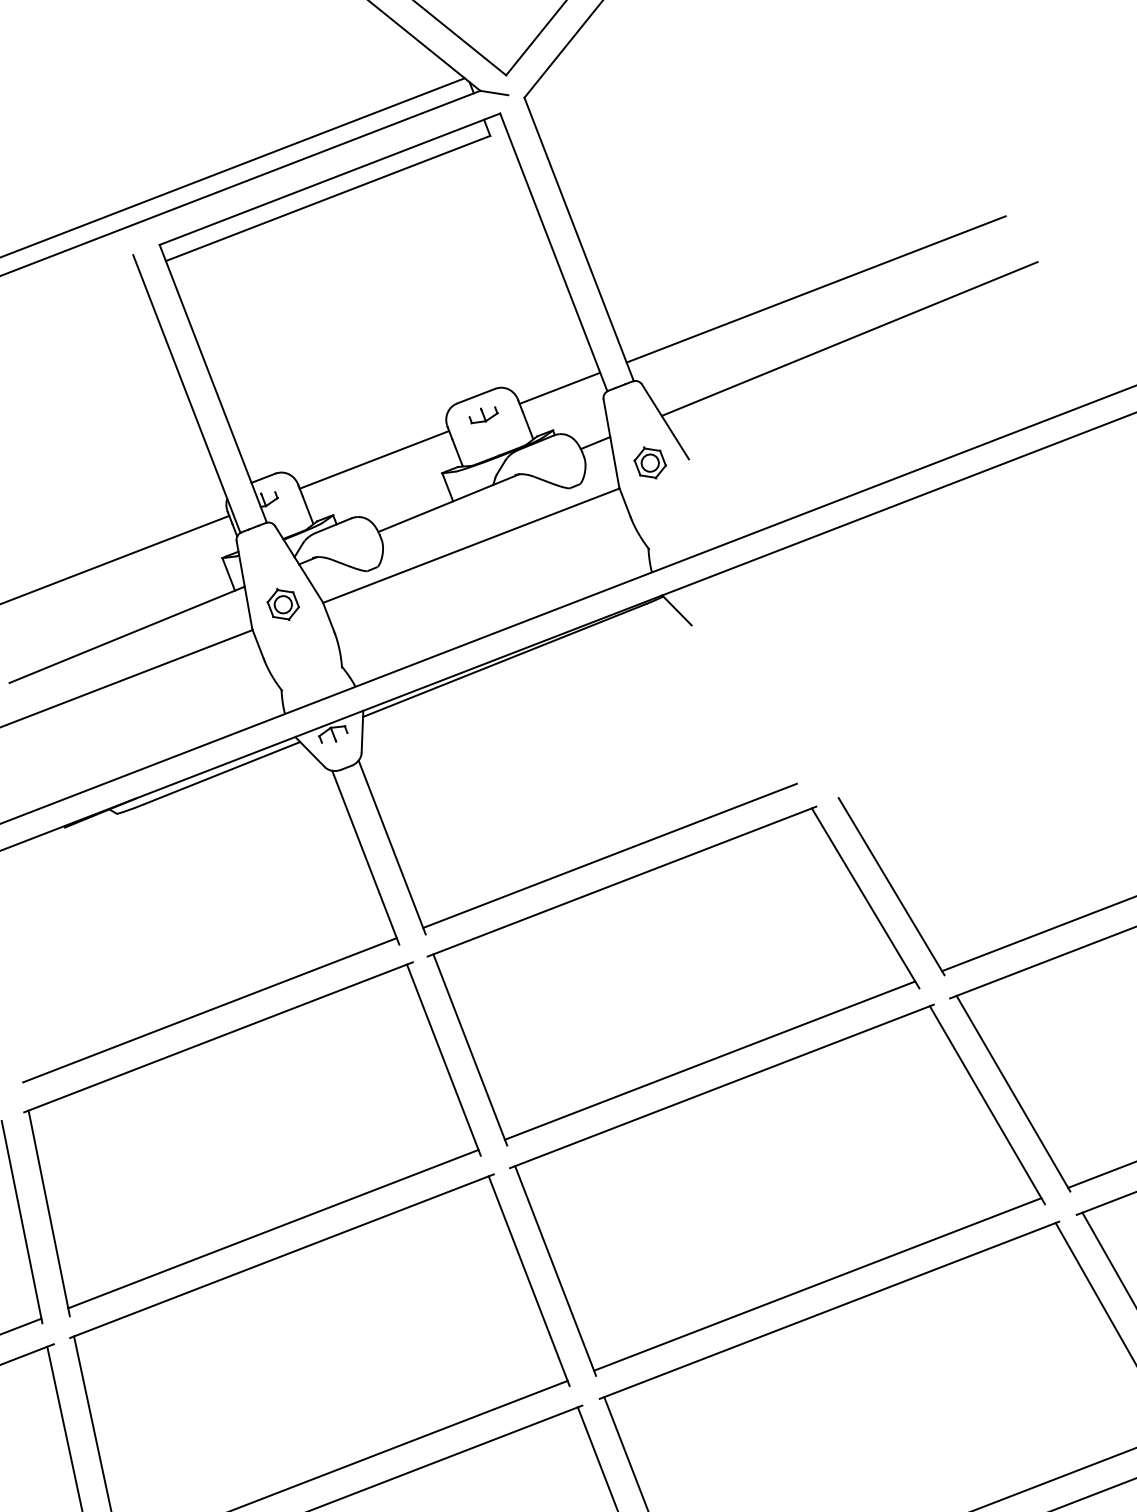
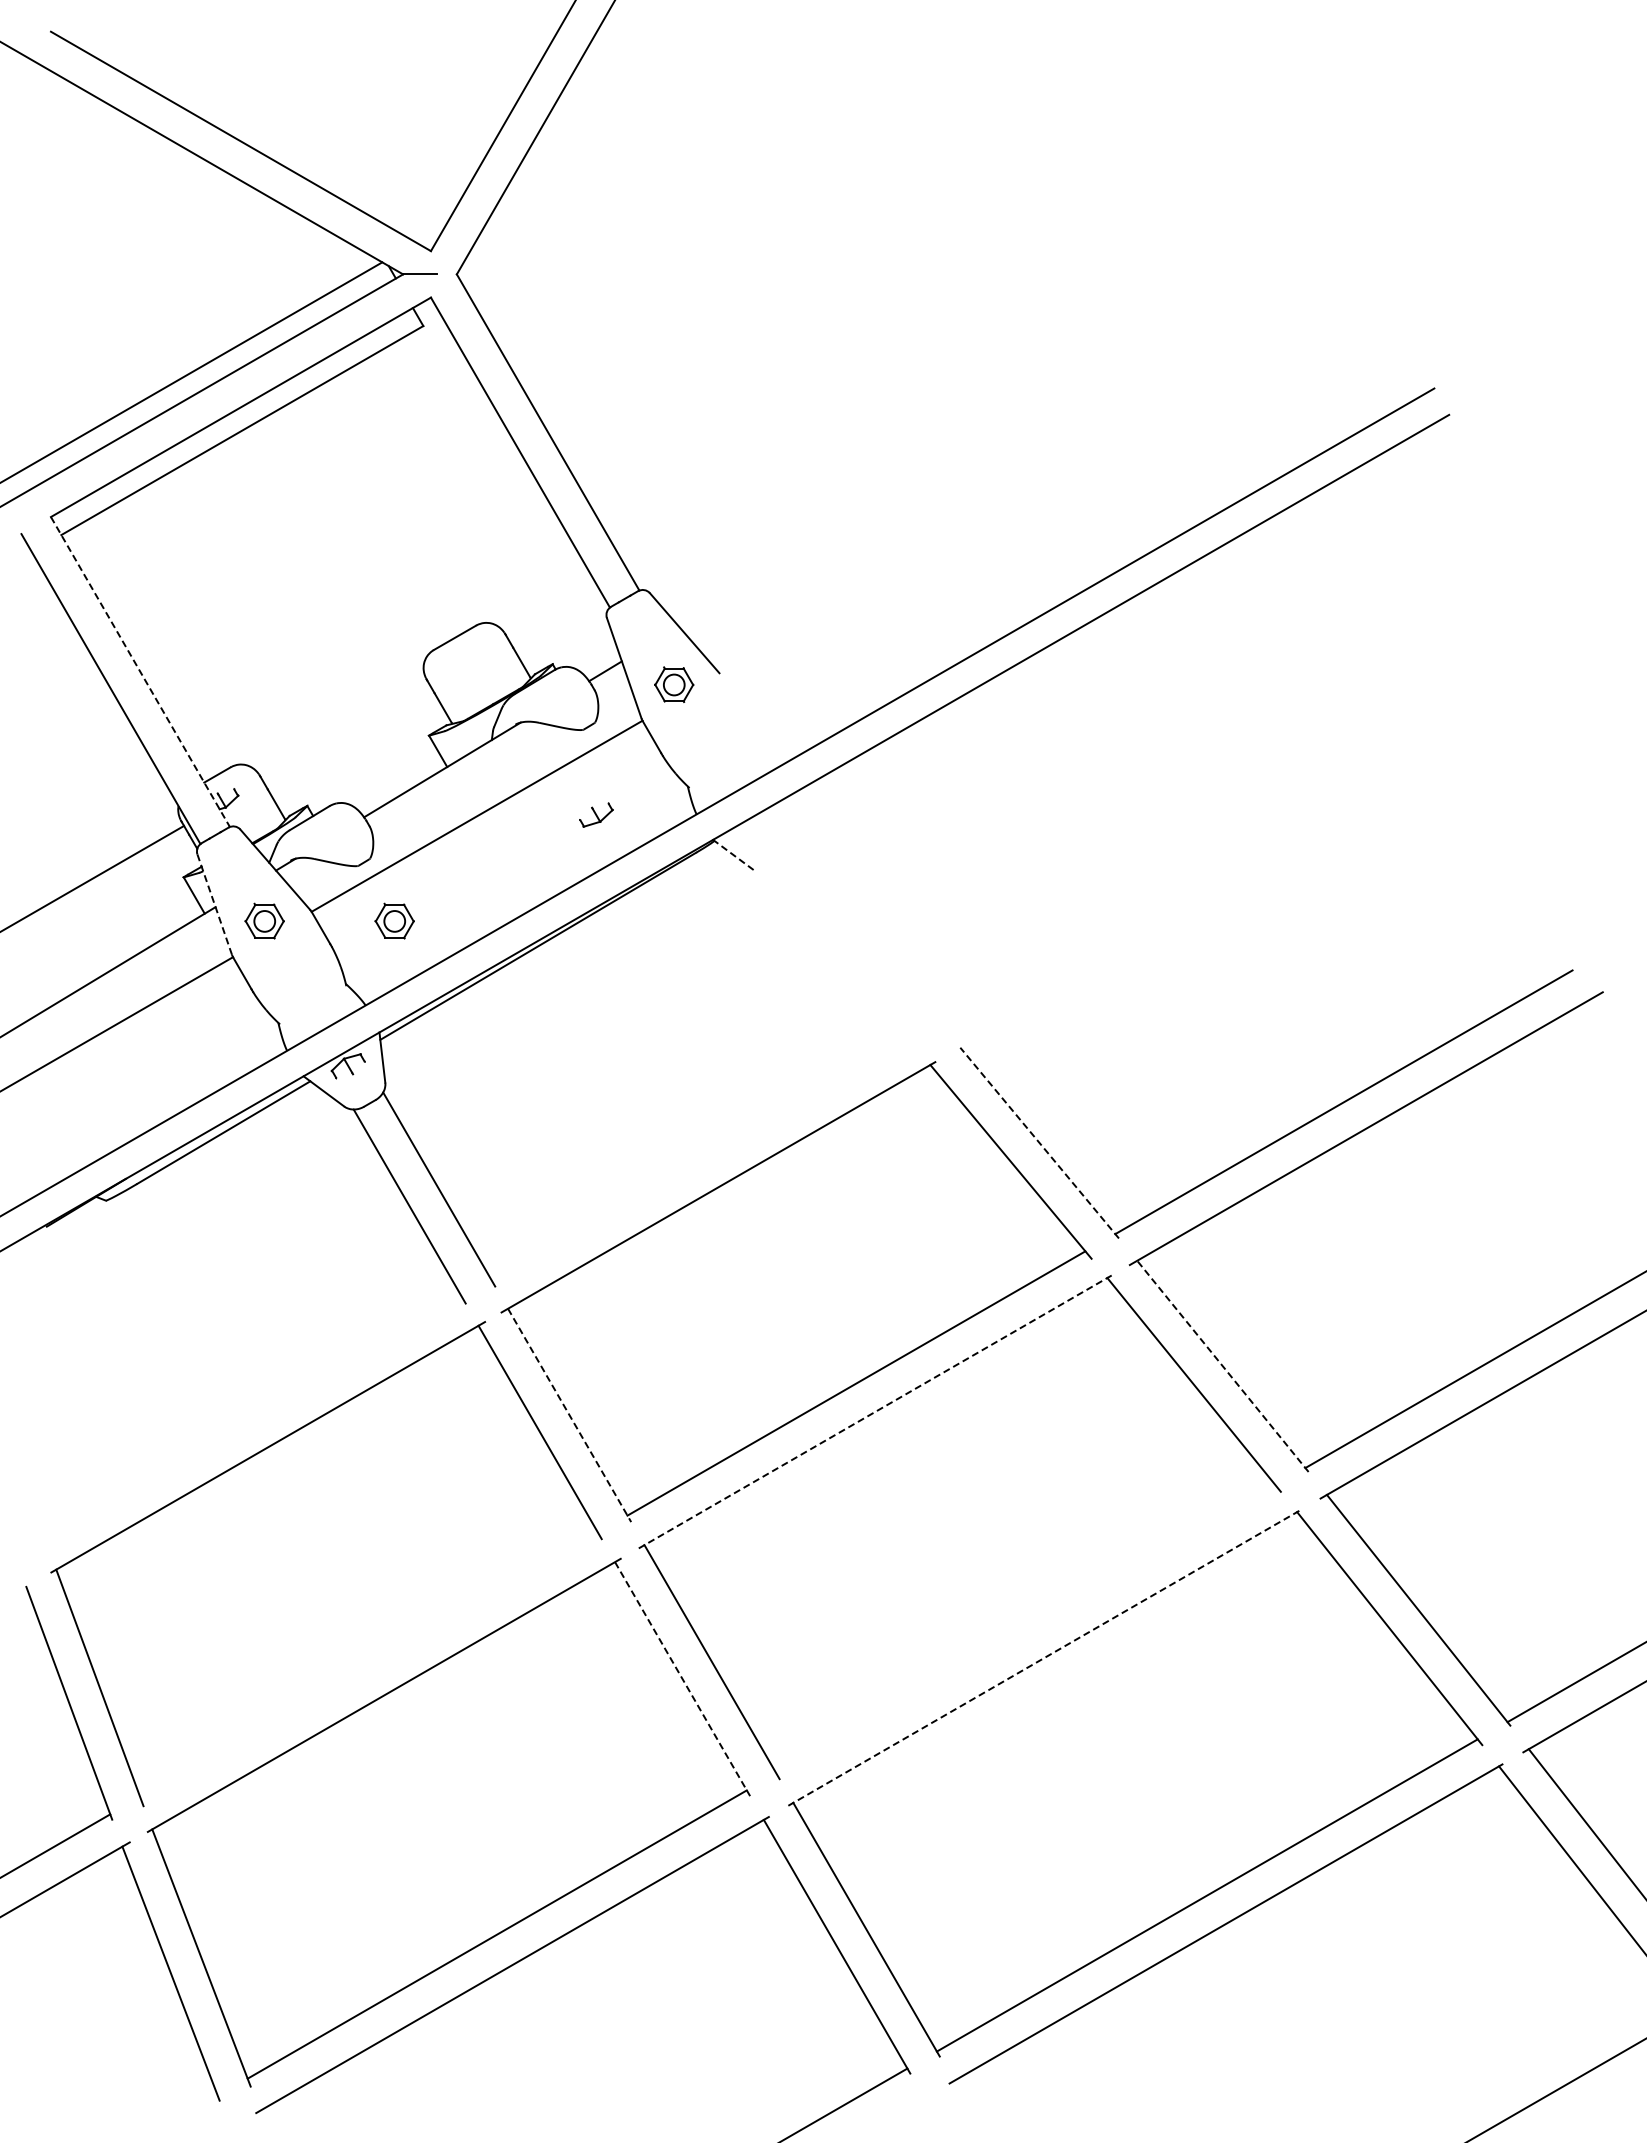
line: (815, 289) -> (838, 447), removed
line: (850, 339) -> (888, 500), removed
line: (213, 384) -> (140, 672), solid -> dashed
line: (560, 388) -> (553, 612), removed
part: (483, 414) -> (596, 814), moved
line: (374, 459) -> (345, 732), removed
line: (244, 584) -> (214, 904), solid -> dashed
line: (676, 609) -> (732, 854), solid -> dashed
part: (390, 620) -> (394, 920), added
line: (610, 855) -> (699, 1158), removed
line: (891, 886) -> (1039, 1142), solid -> dashed
line: (209, 1010) -> (252, 1416), removed
line: (470, 1050) -> (569, 1415), solid -> dashed
line: (722, 1086) -> (875, 1411), solid -> dashed
line: (1013, 1092) -> (1222, 1365), solid -> dashed
line: (273, 1228) -> (369, 1664), removed
line: (529, 1281) -> (682, 1679), solid -> dashed
line: (817, 1284) -> (1025, 1629), removed
line: (829, 1309) -> (1044, 1657), solid -> dashed

